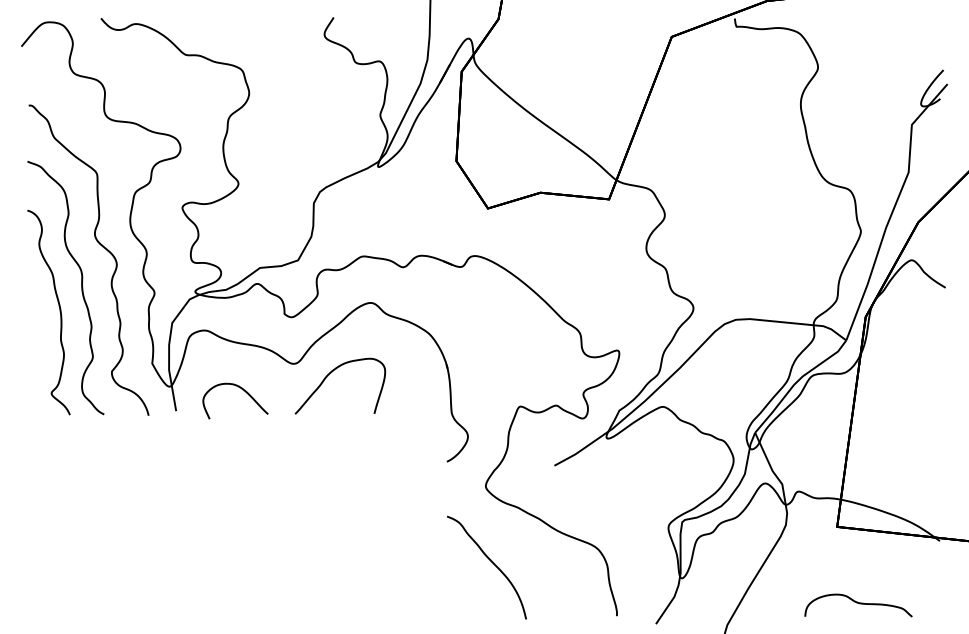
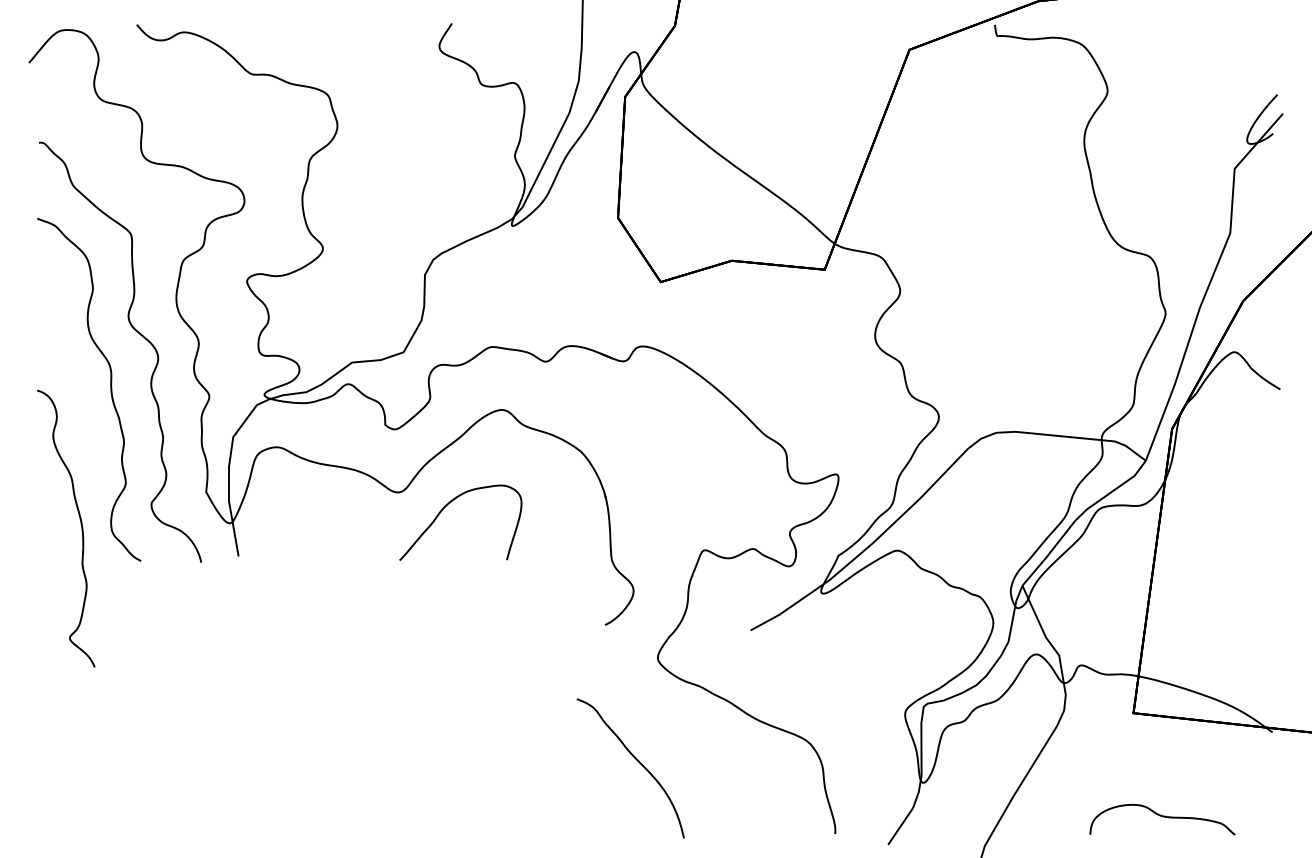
curve: (59, 312) -> (80, 528), moved
curve: (242, 390) -> (328, 528), removed
curve: (491, 562) -> (637, 761), moved

